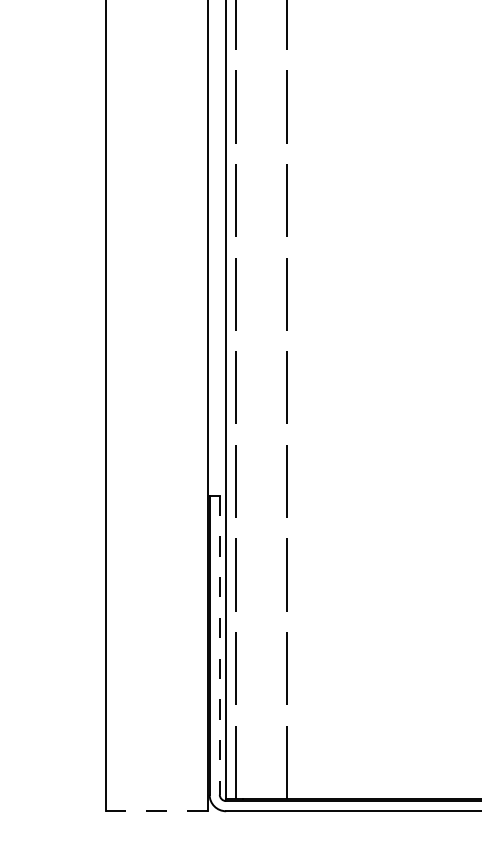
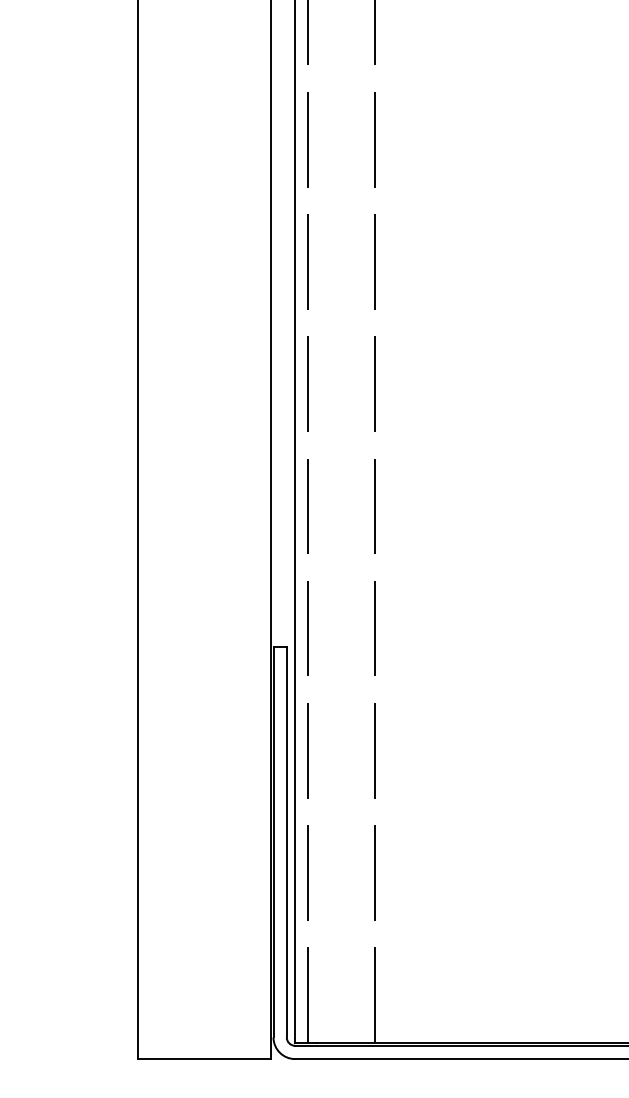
line: (219, 645) -> (286, 842), dashed -> solid
line: (155, 811) -> (203, 1059), dashed -> solid

